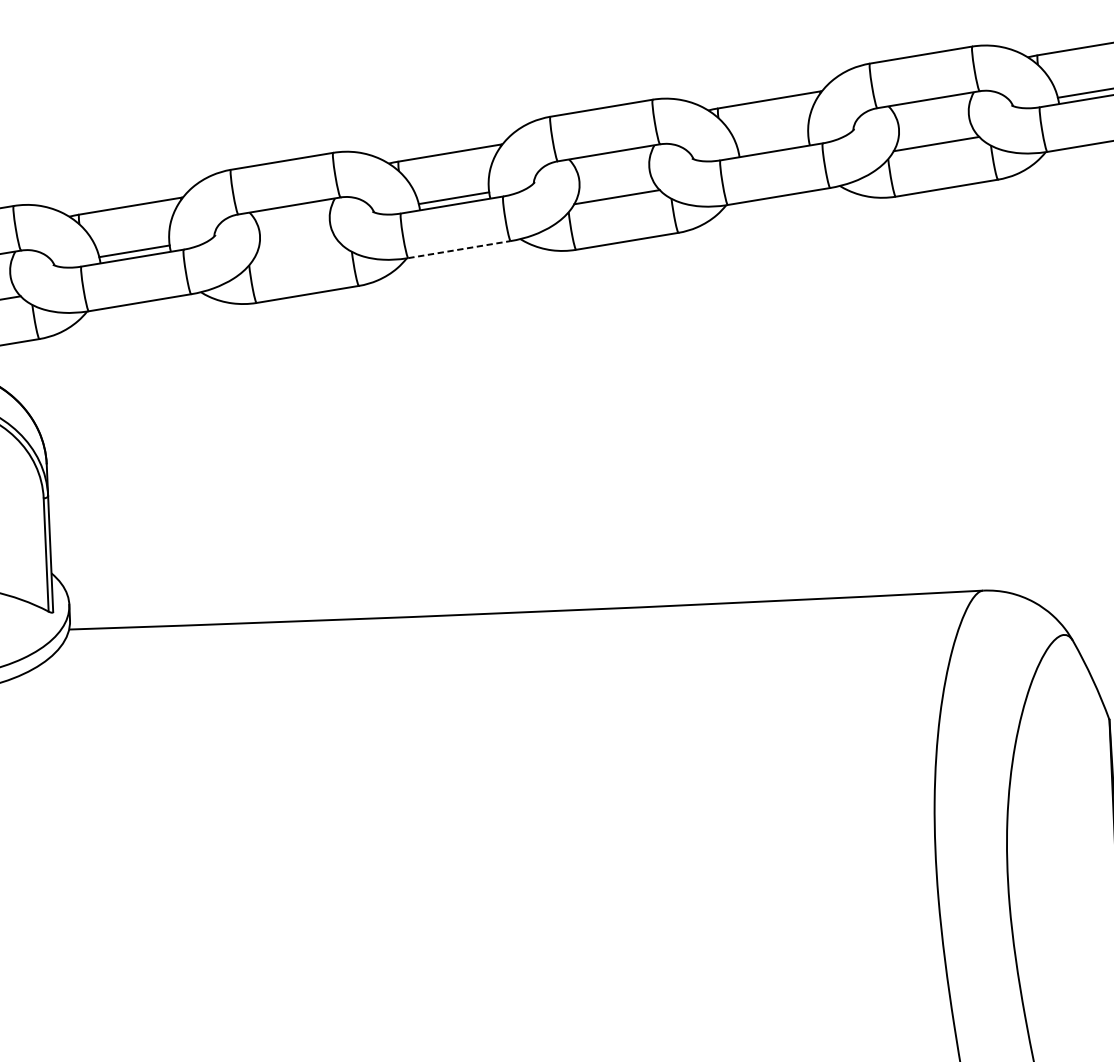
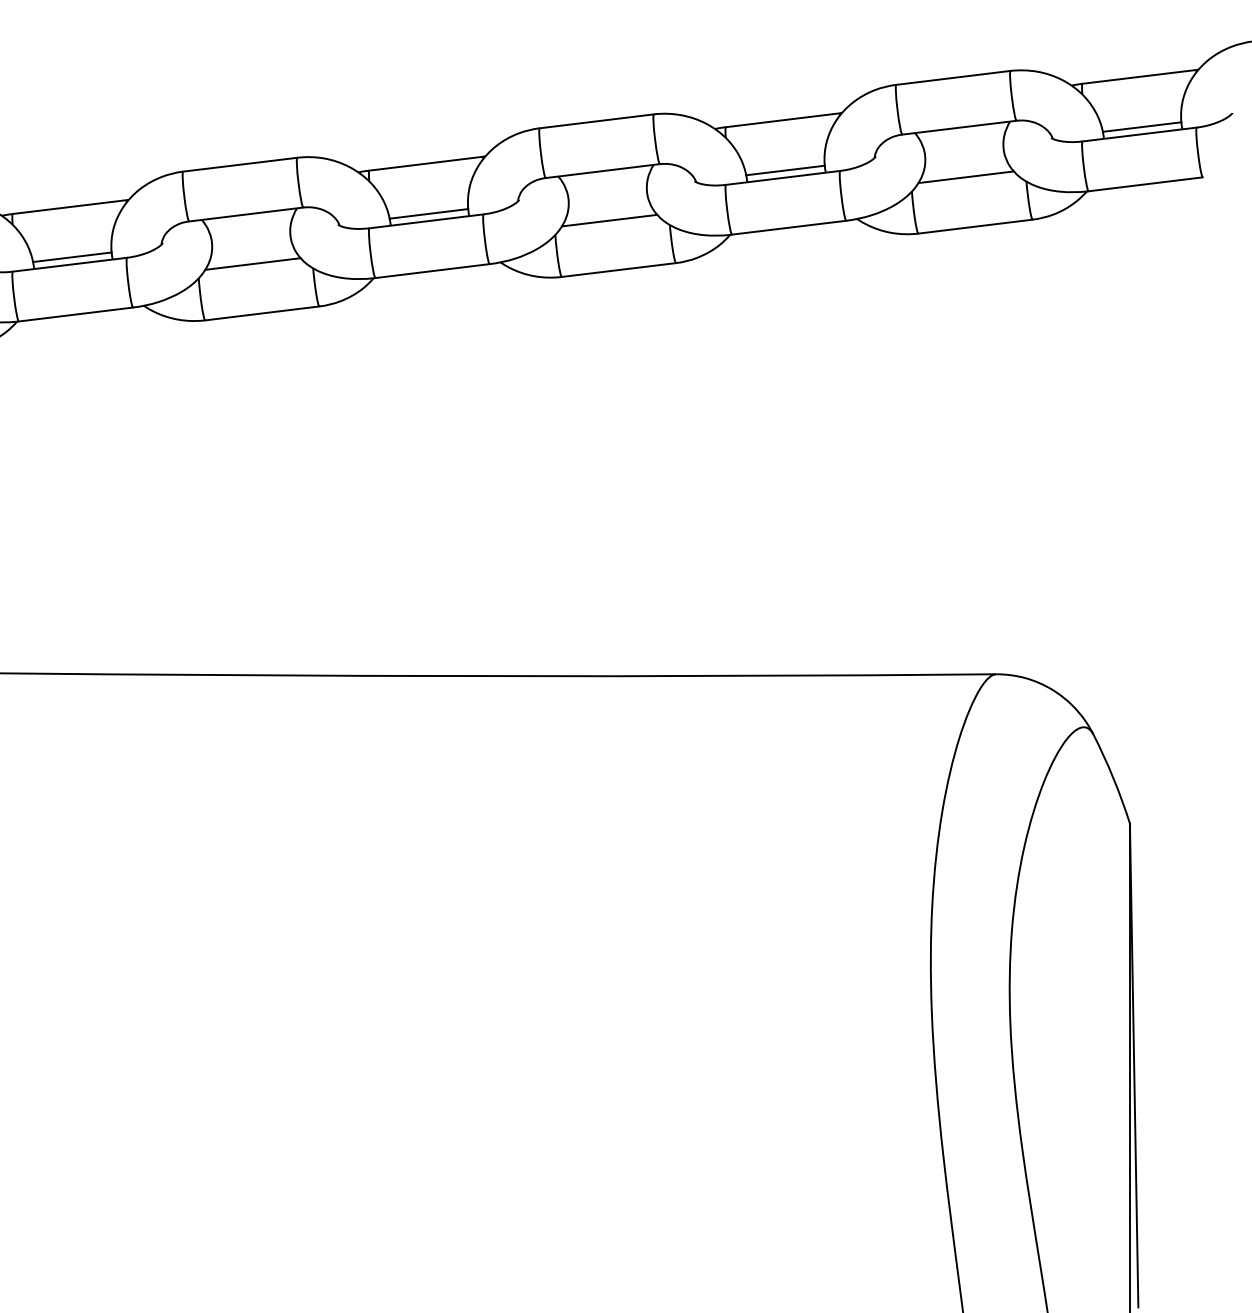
line: (773, 145) -> (785, 170), added
line: (297, 249) -> (252, 263), added
line: (459, 249) -> (432, 271), dashed -> solid

